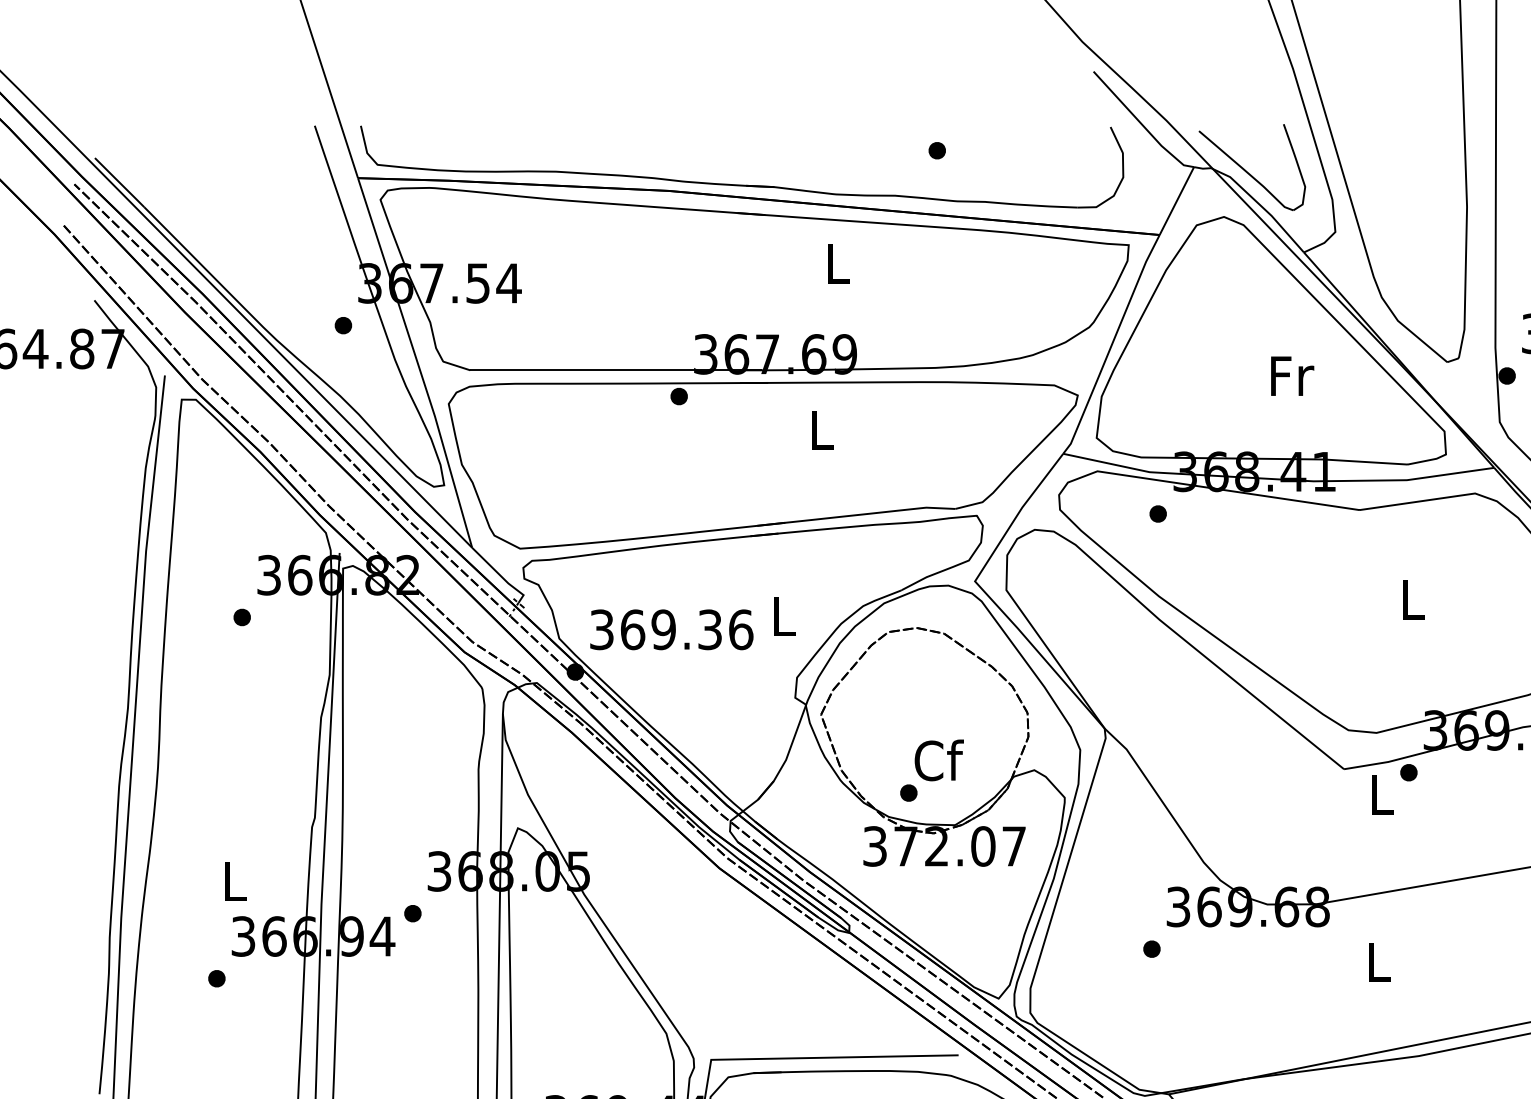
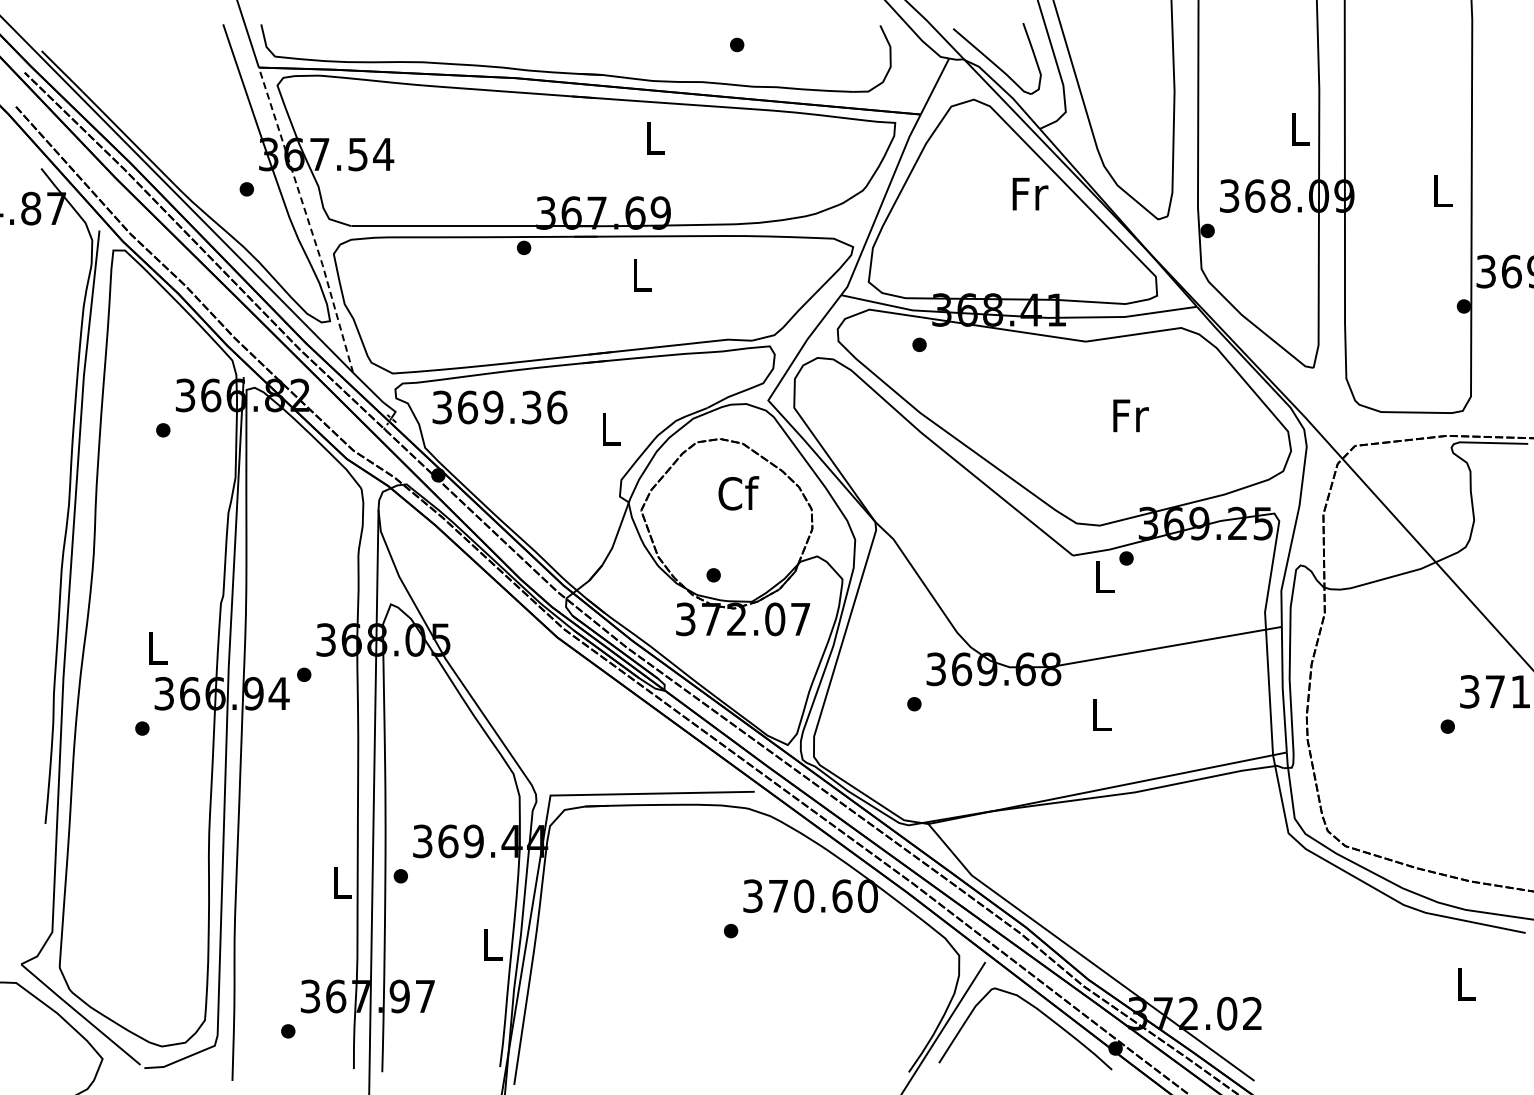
line: (418, 362) -> (308, 219), solid -> dashed
text: (1292, 376) -> (1030, 194), moved
text: (1413, 599) -> (1130, 415), L -> Fr
text: (671, 629) -> (499, 407), moved
text: (938, 760) -> (738, 493), moved

